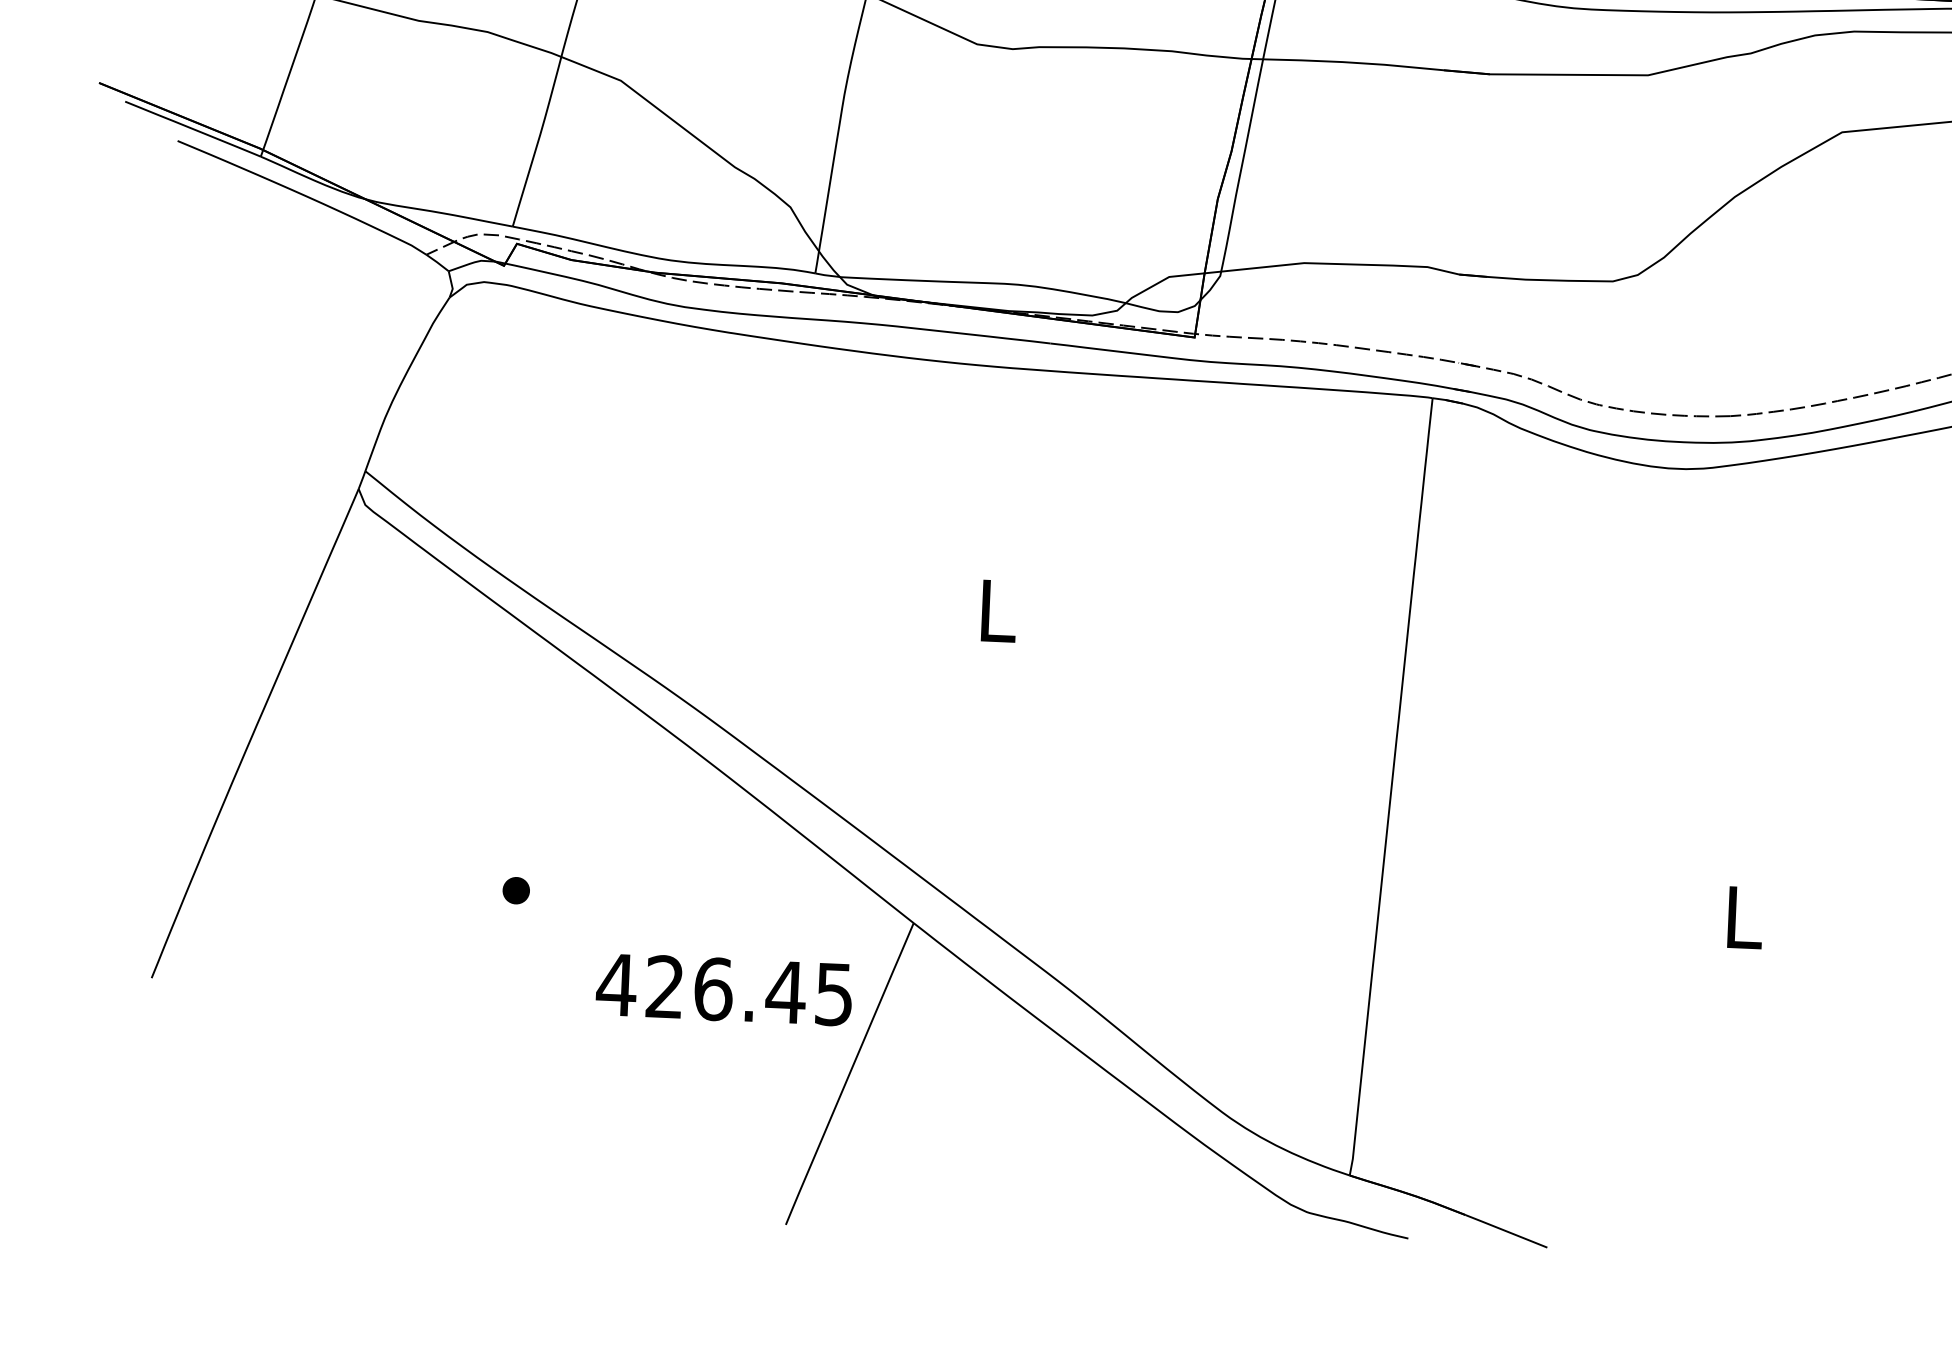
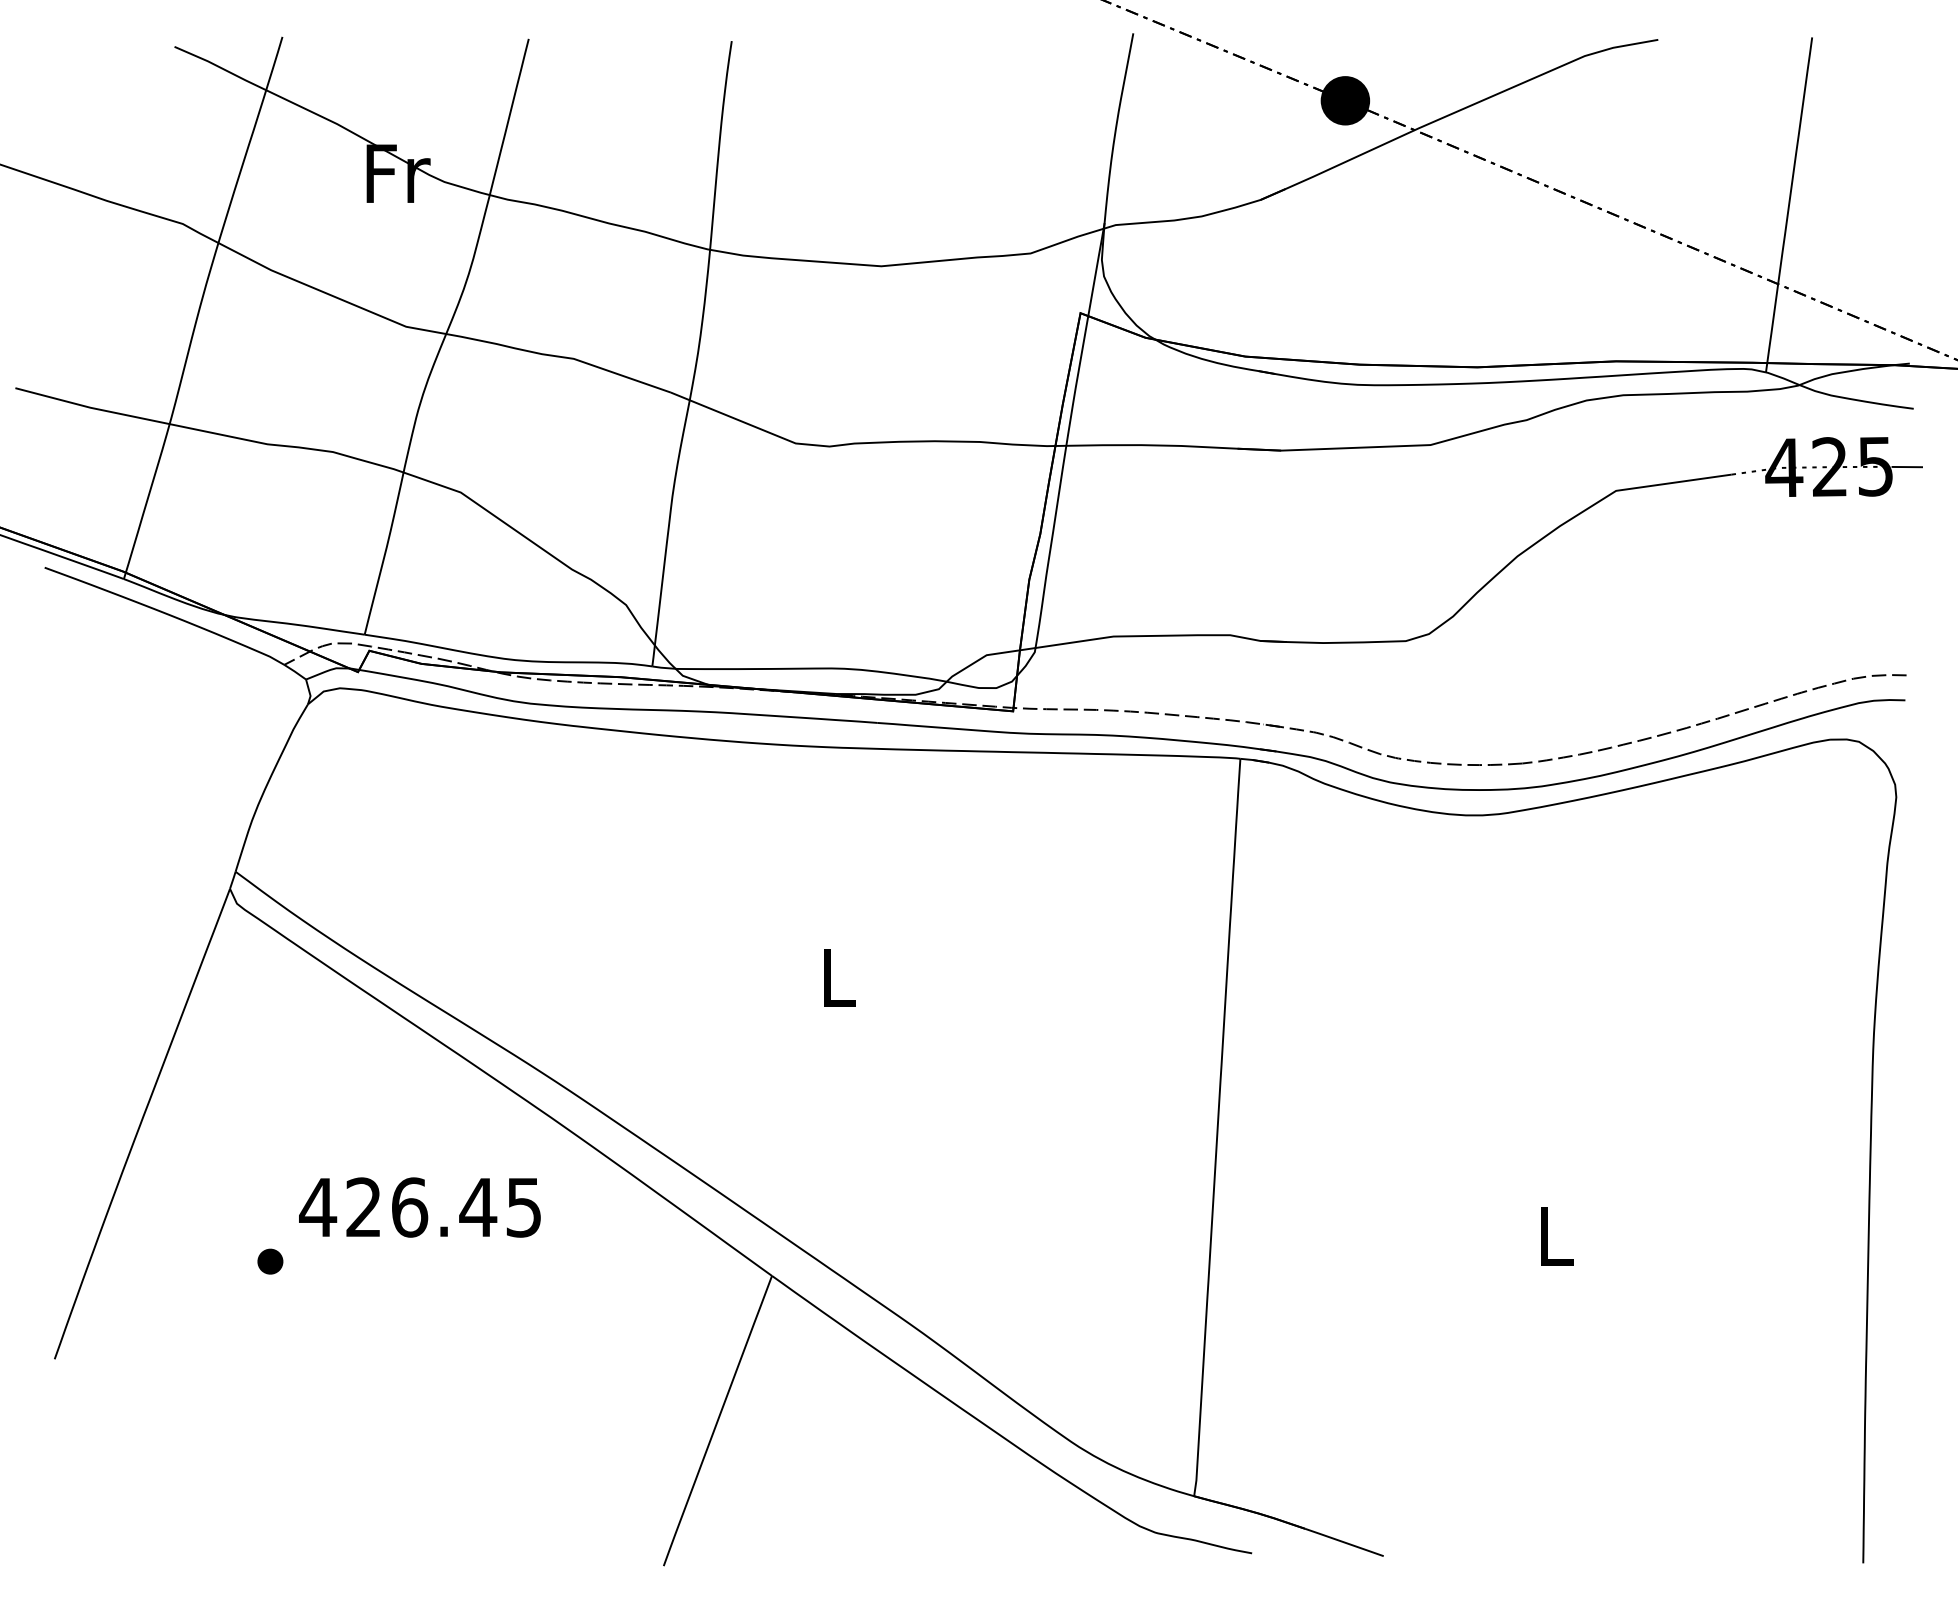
part: (516, 890) -> (270, 1261), moved
text: (723, 989) -> (419, 1207), moved

